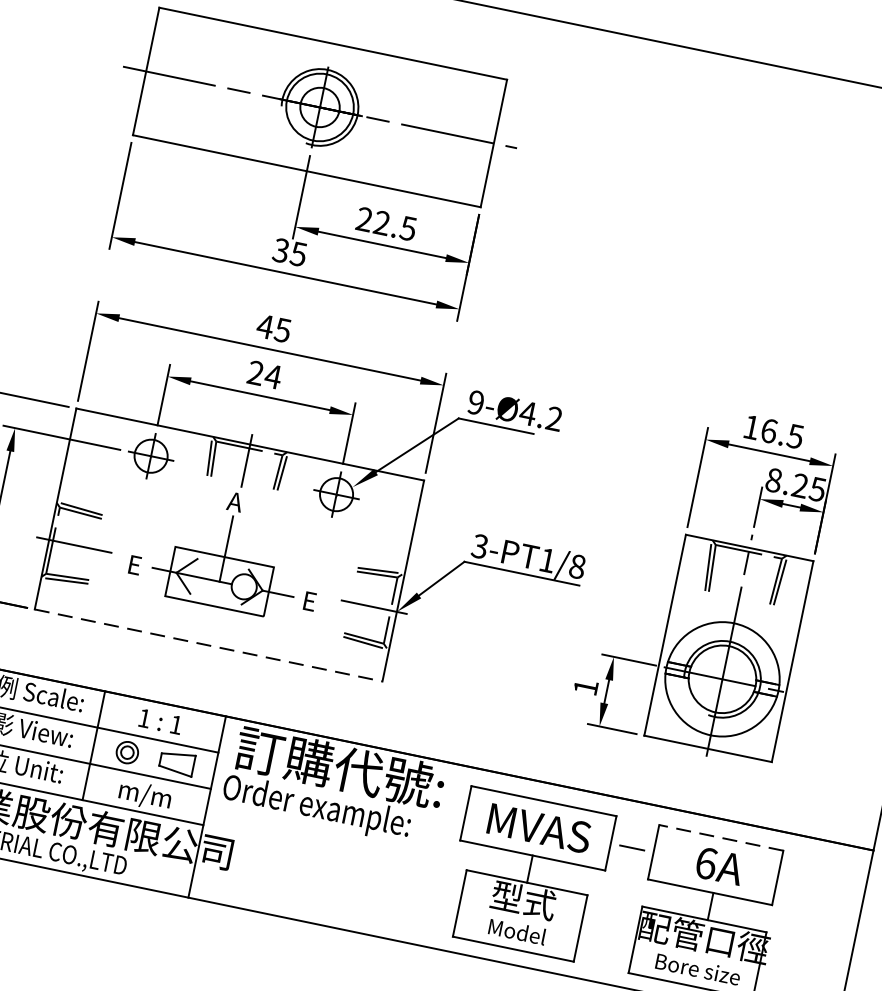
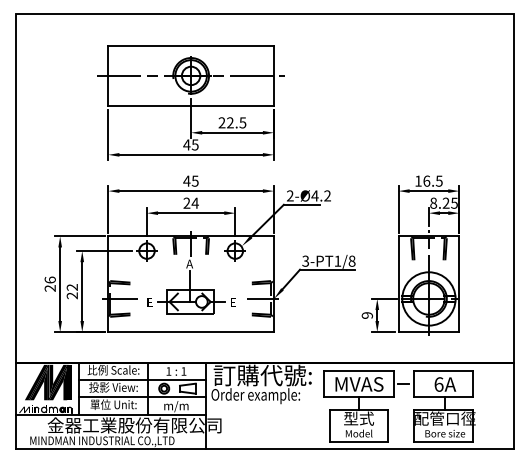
text: (280, 249) -> (186, 144), 35 -> 45
text: (474, 403) -> (289, 196), 9-Ø4.2 -> 2-Ø4.2
line: (209, 646) -> (191, 332), dashed -> solid
text: (584, 686) -> (366, 315), 1 -> 9
line: (721, 838) -> (443, 371), dashed -> solid

